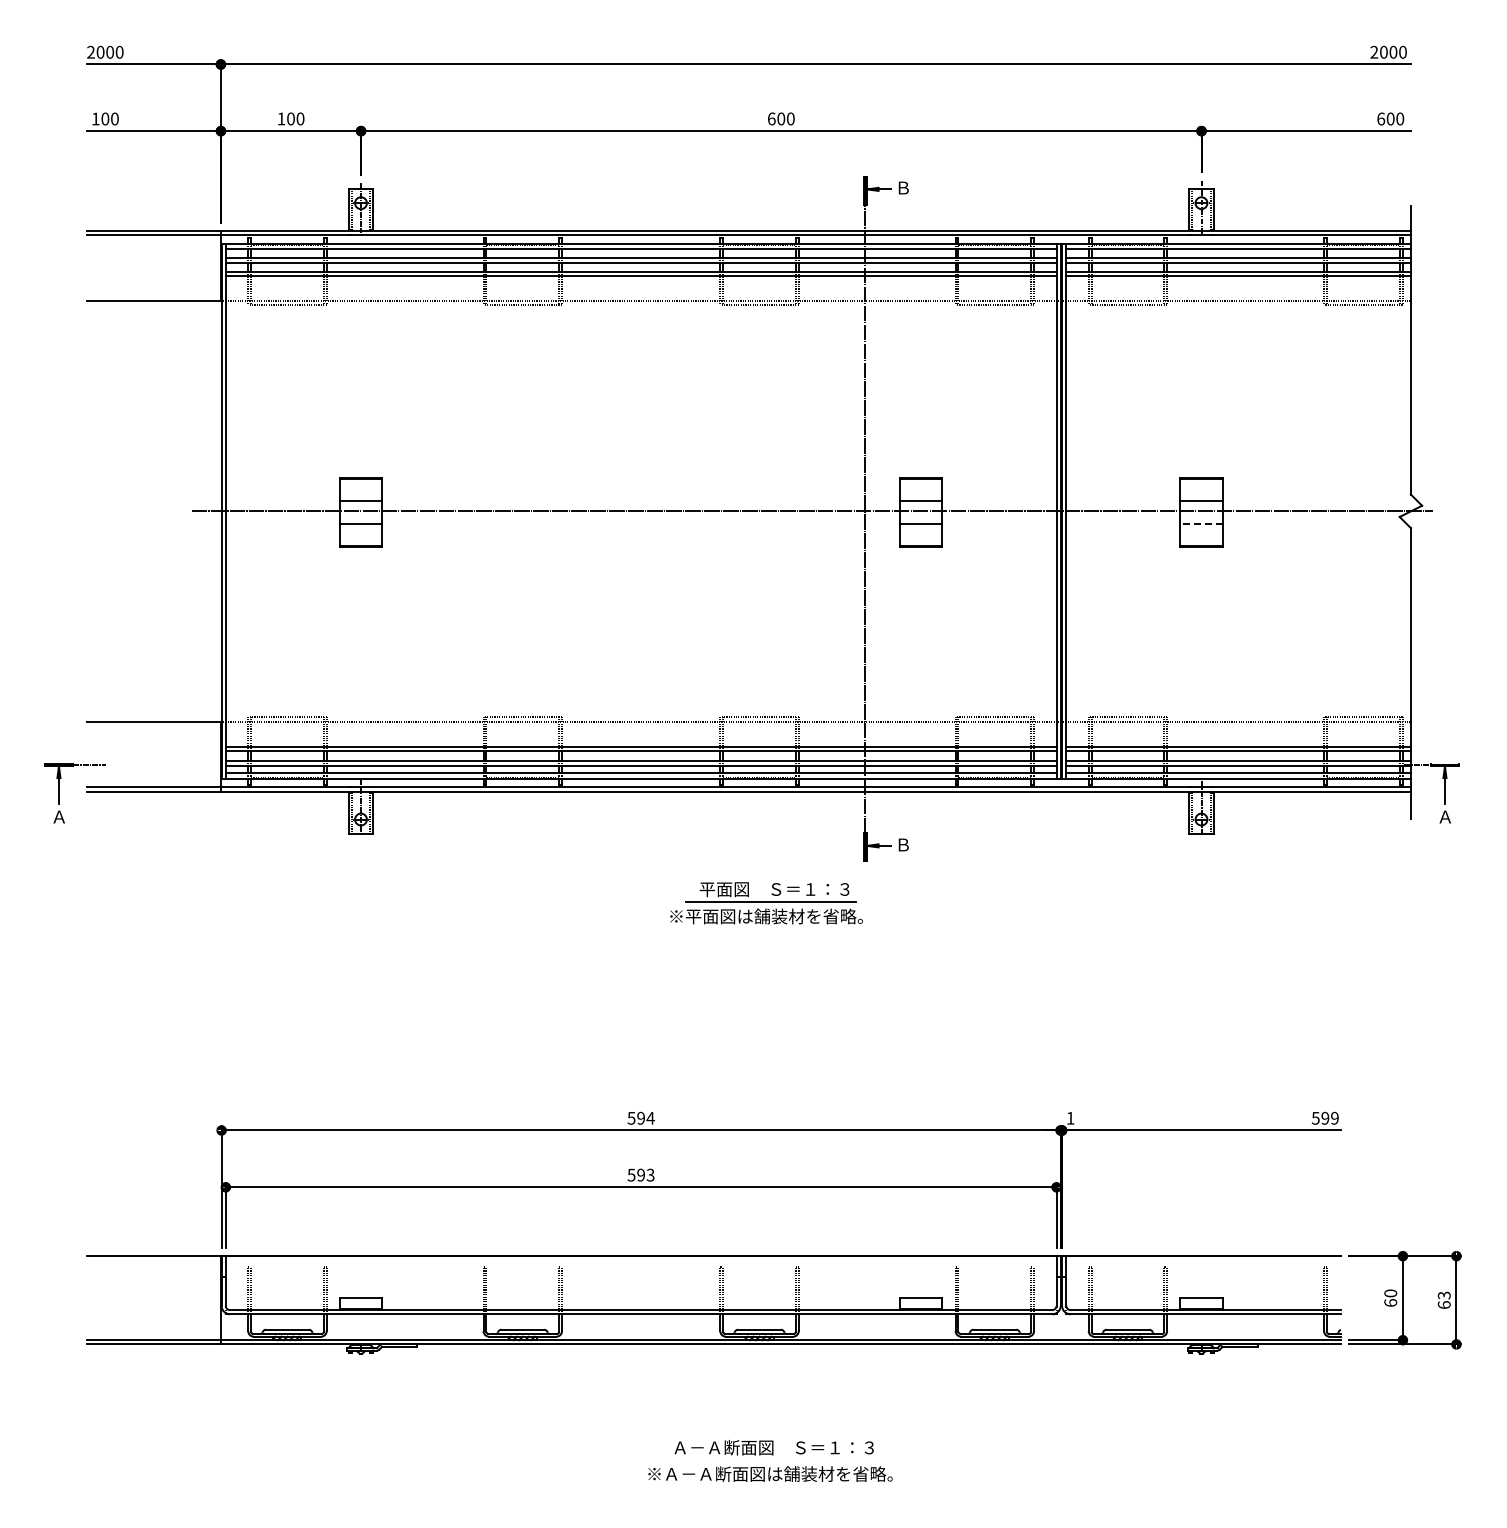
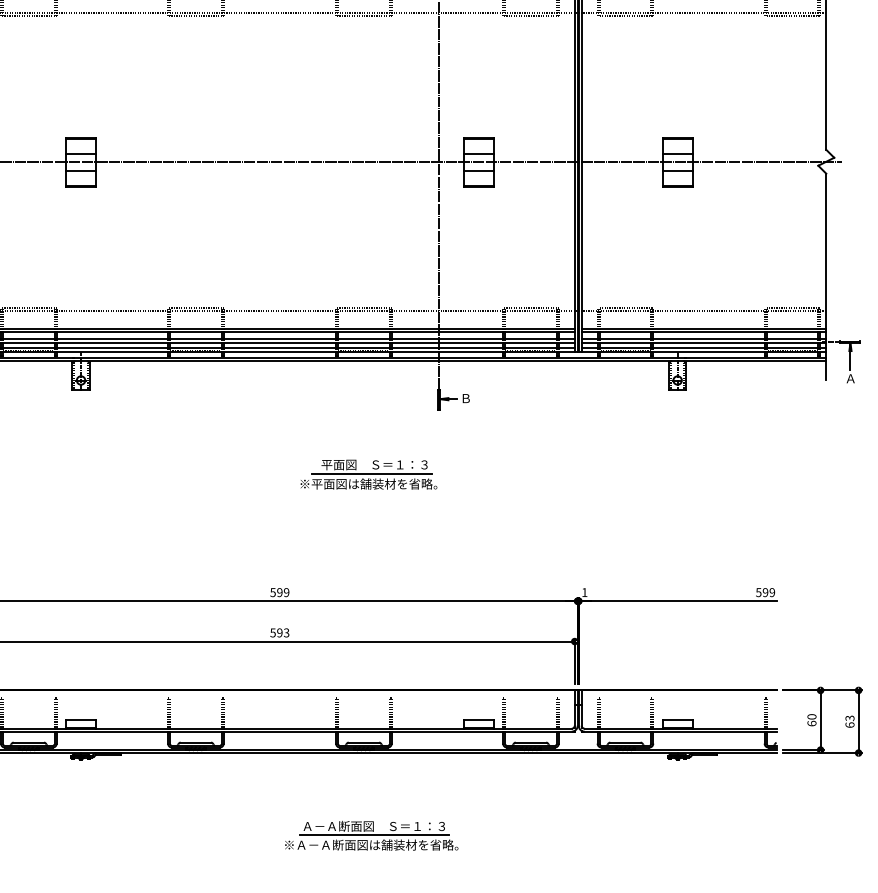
line: (1201, 524) -> (677, 171), dashed -> solid
part: (766, 903) -> (368, 474), moved
text: (650, 1117) -> (286, 591), 594 -> 599
line: (774, 1459) -> (374, 834), added

